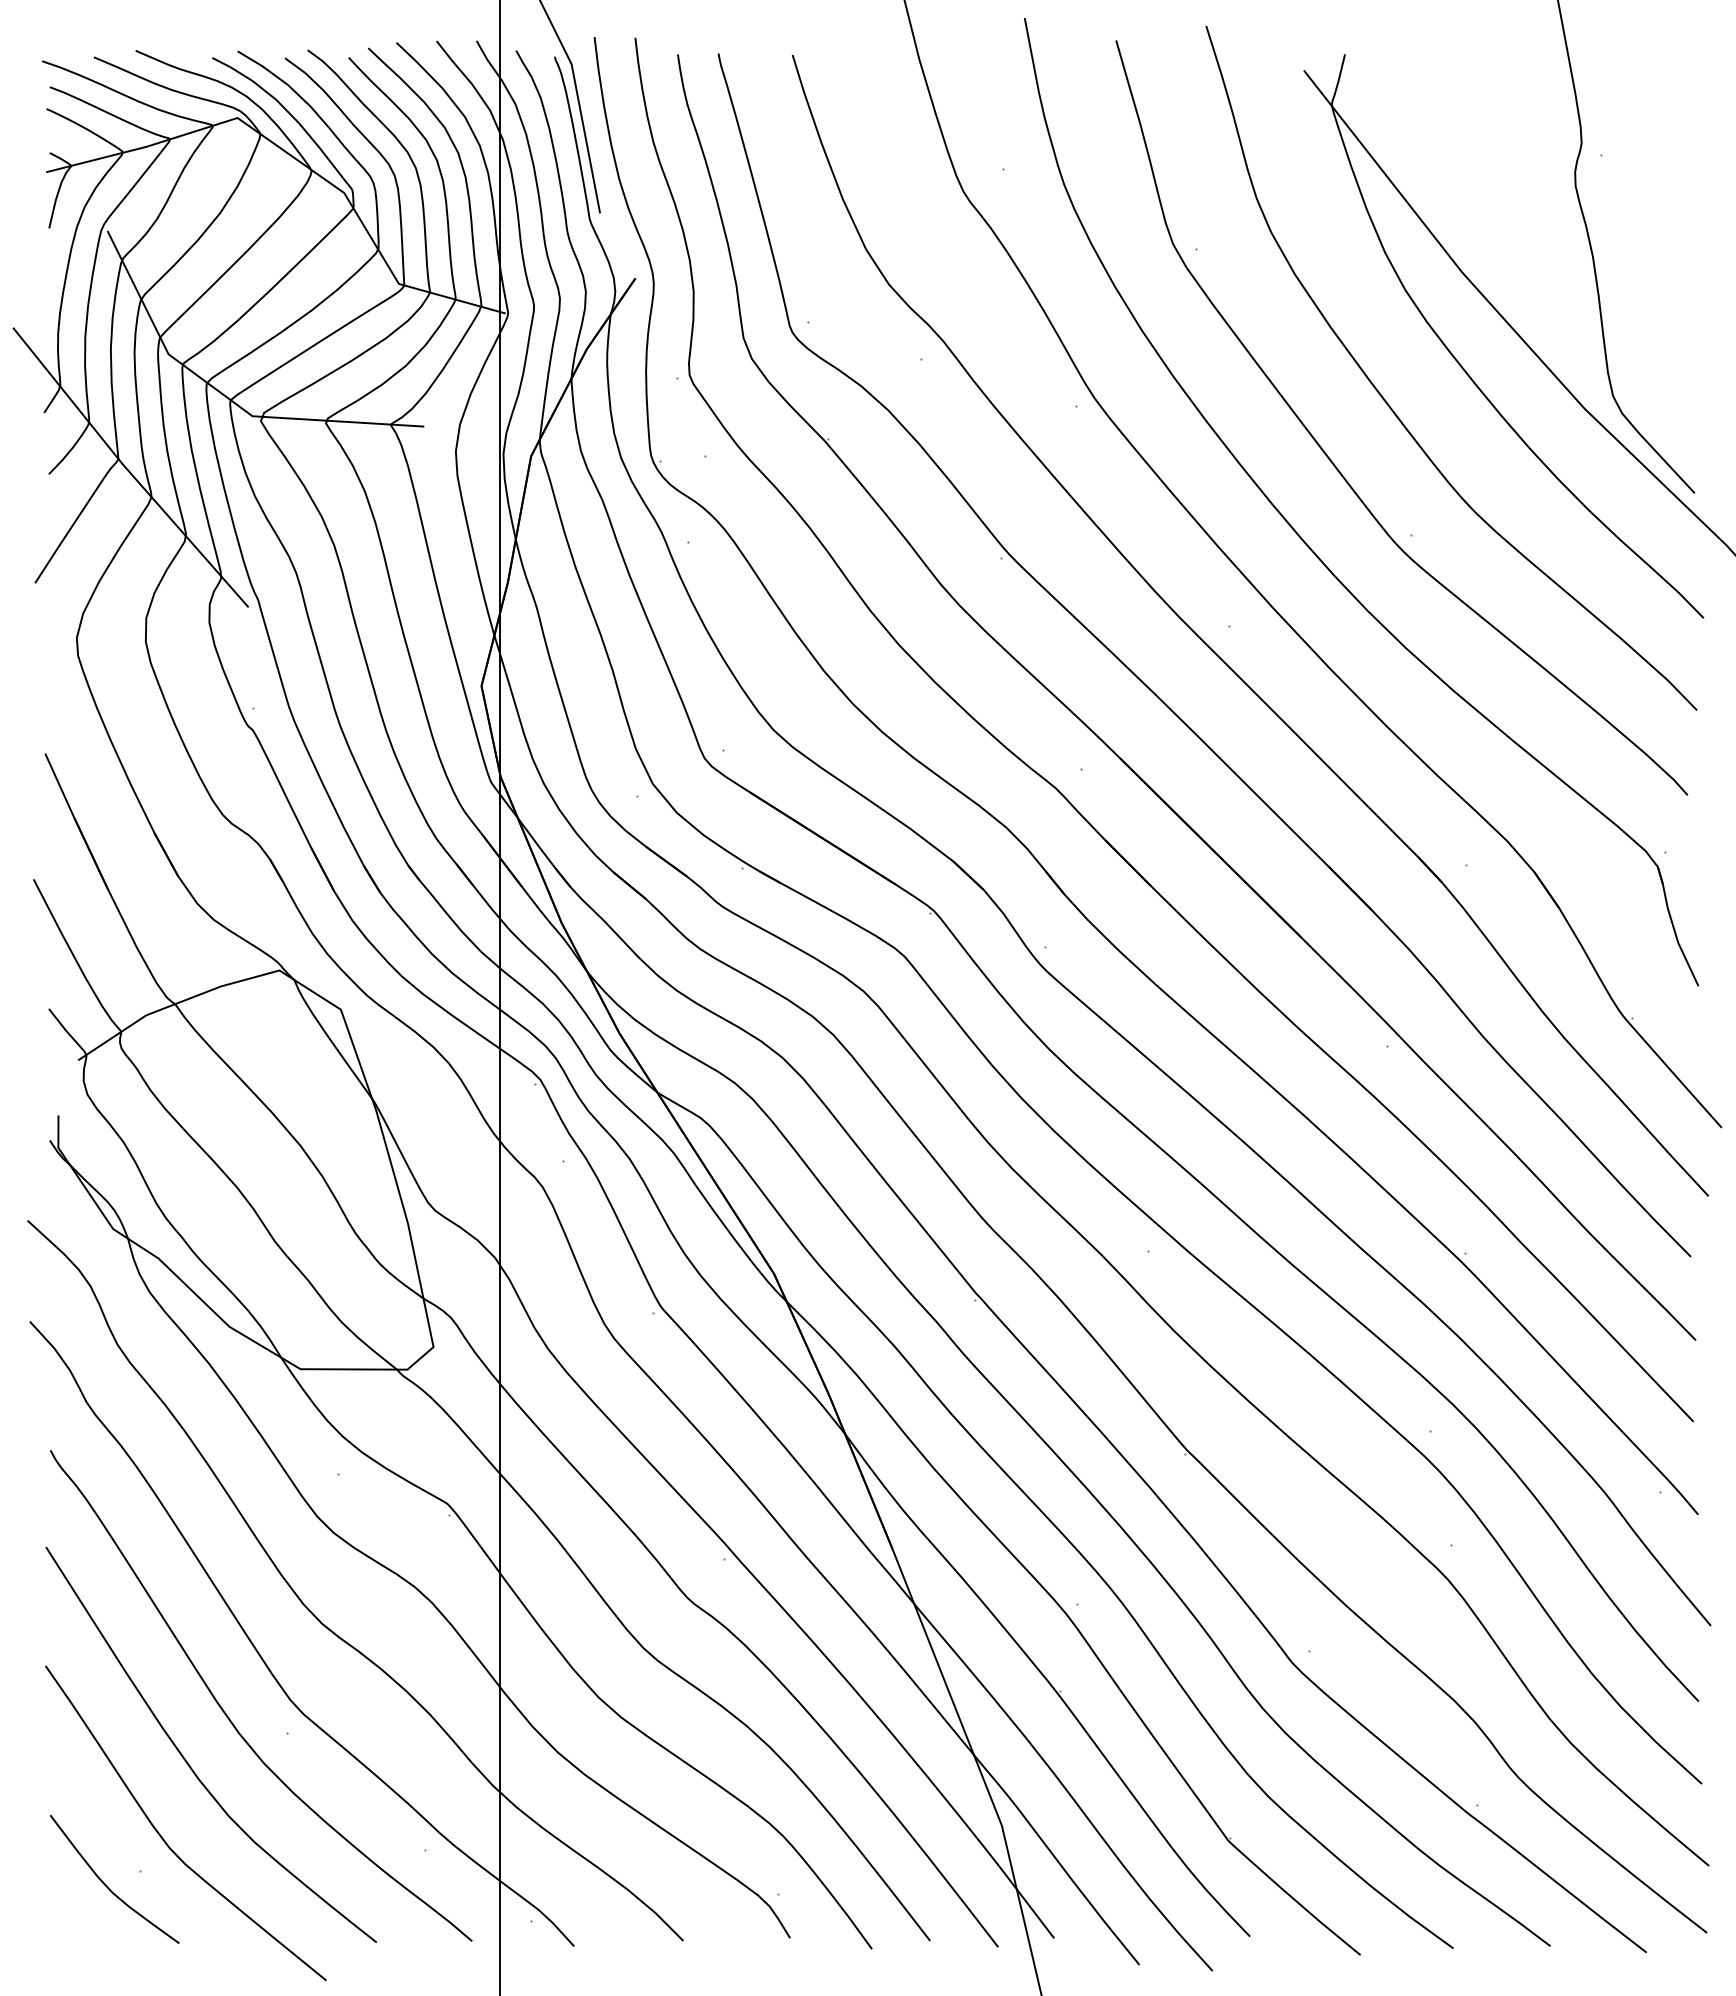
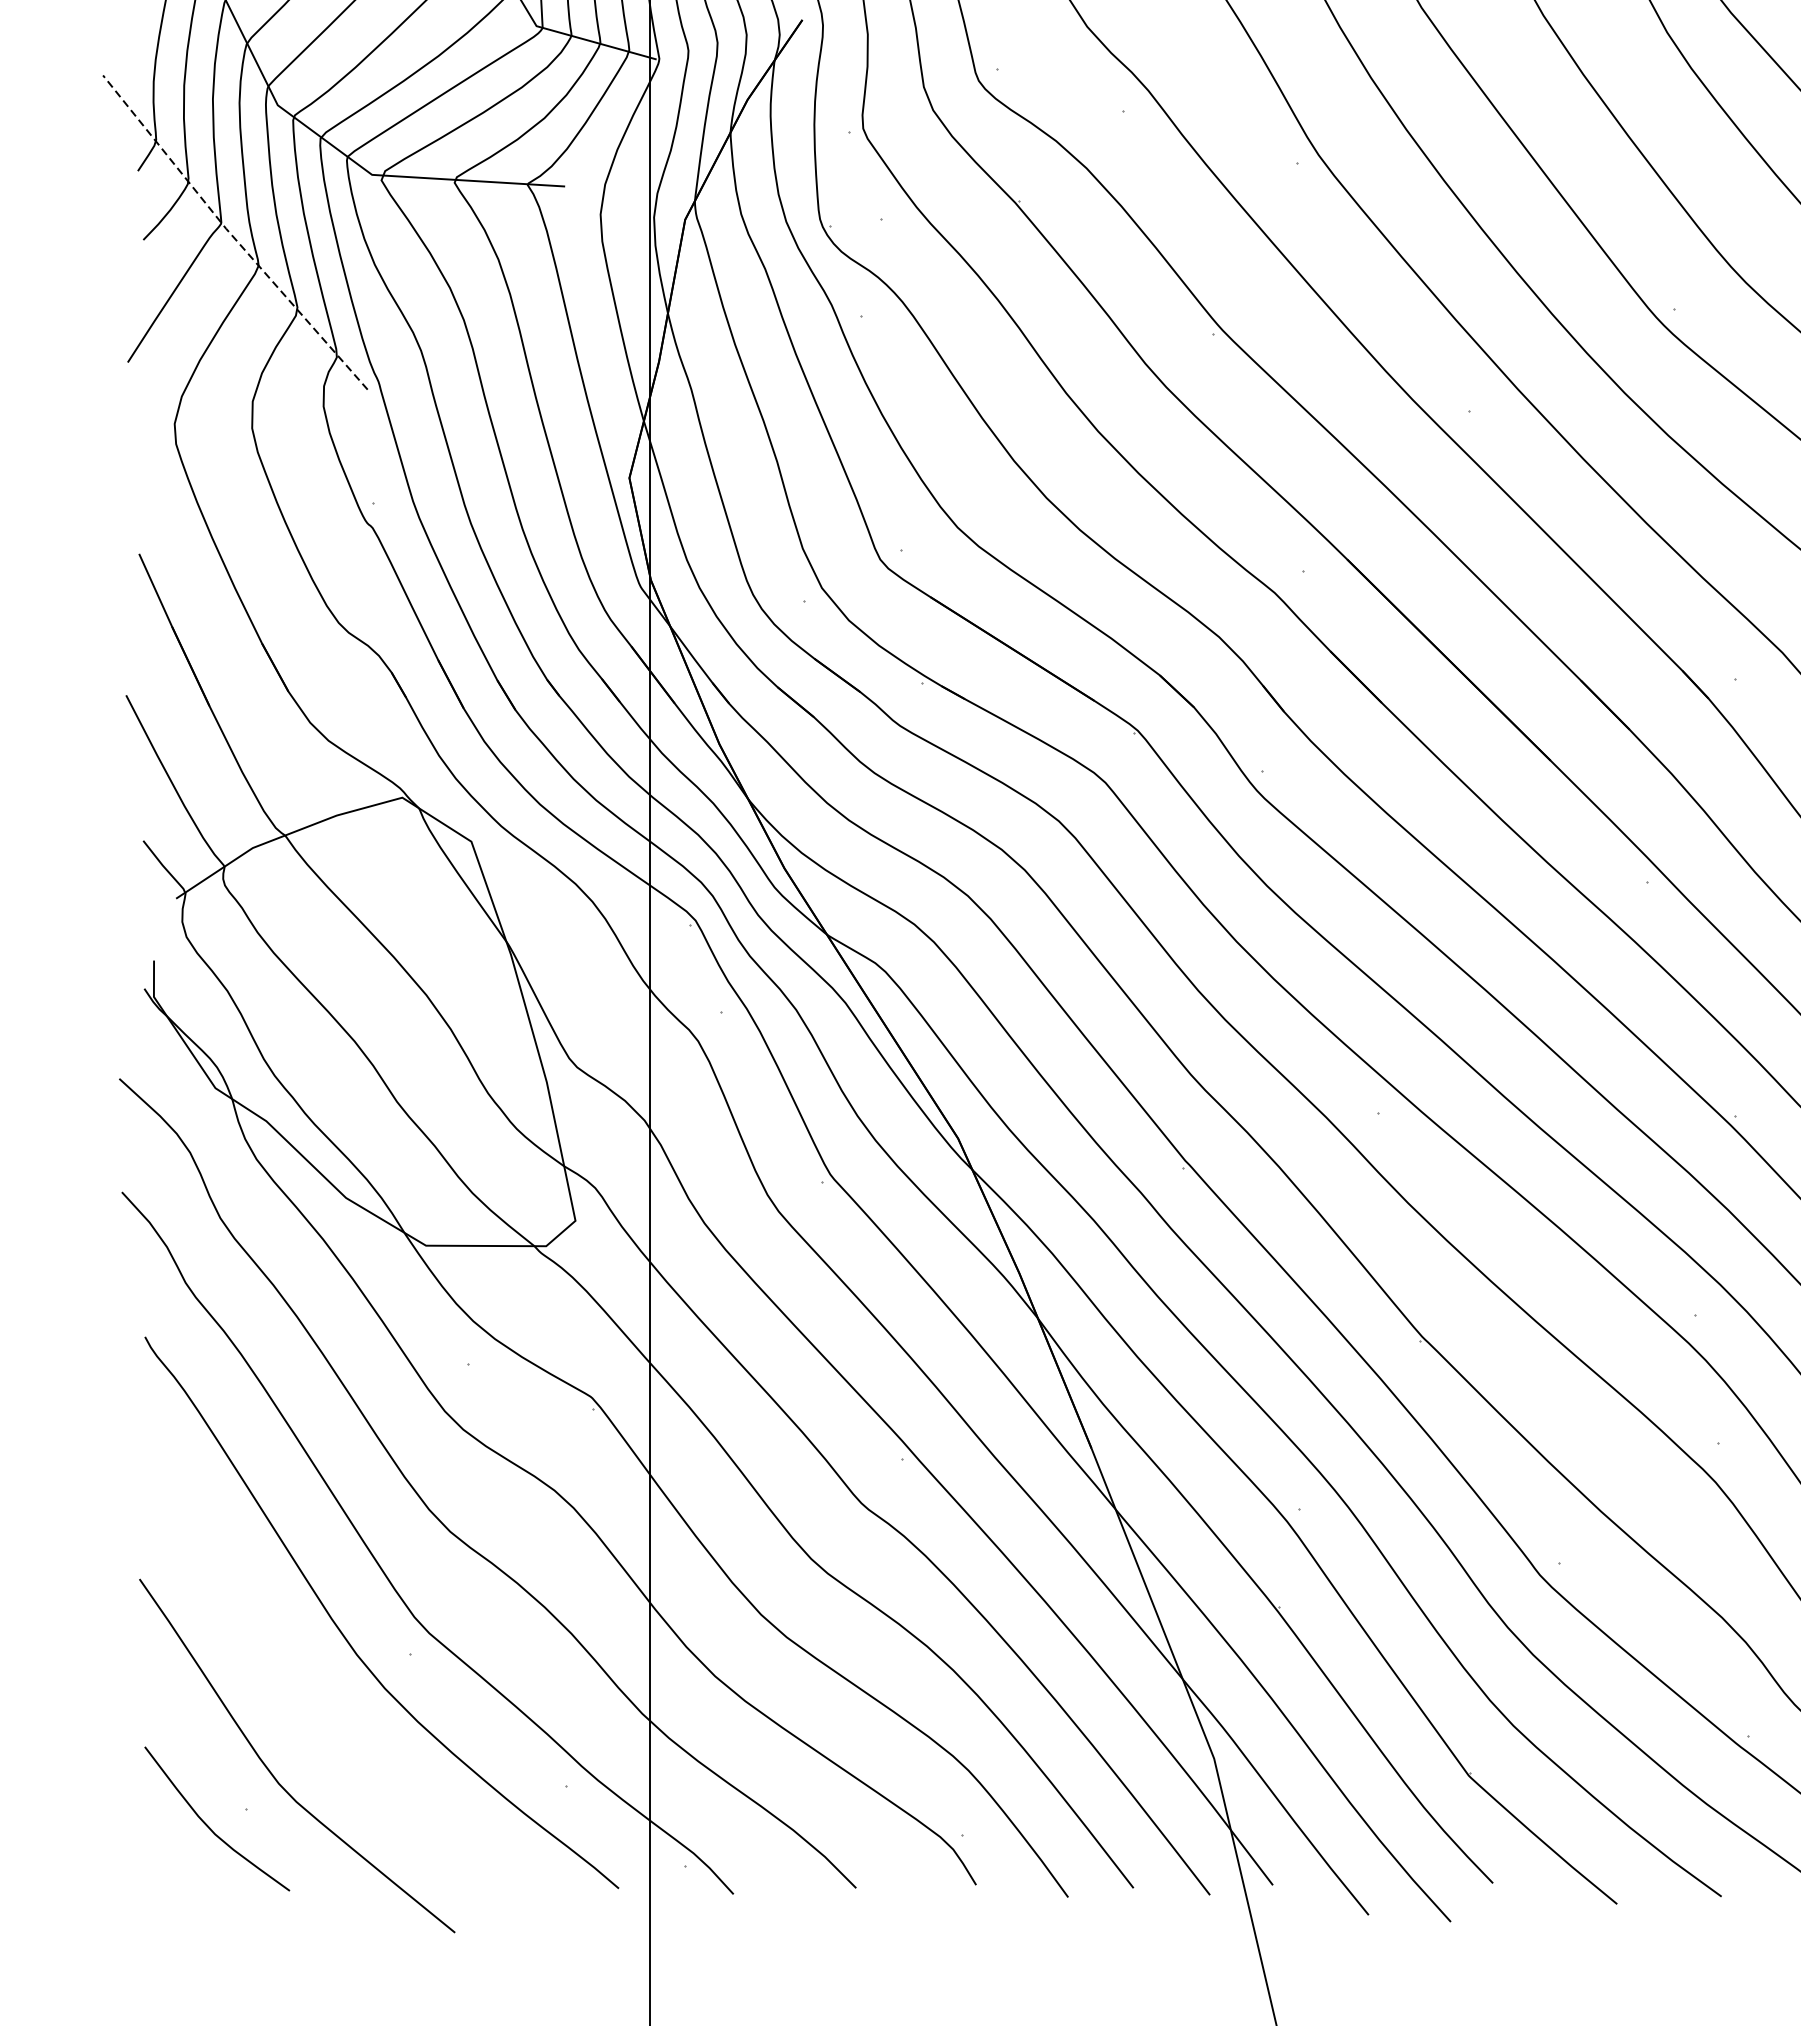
line: (127, 469) -> (231, 234), solid -> dashed
curve: (188, 1762) -> (300, 1687), removed

